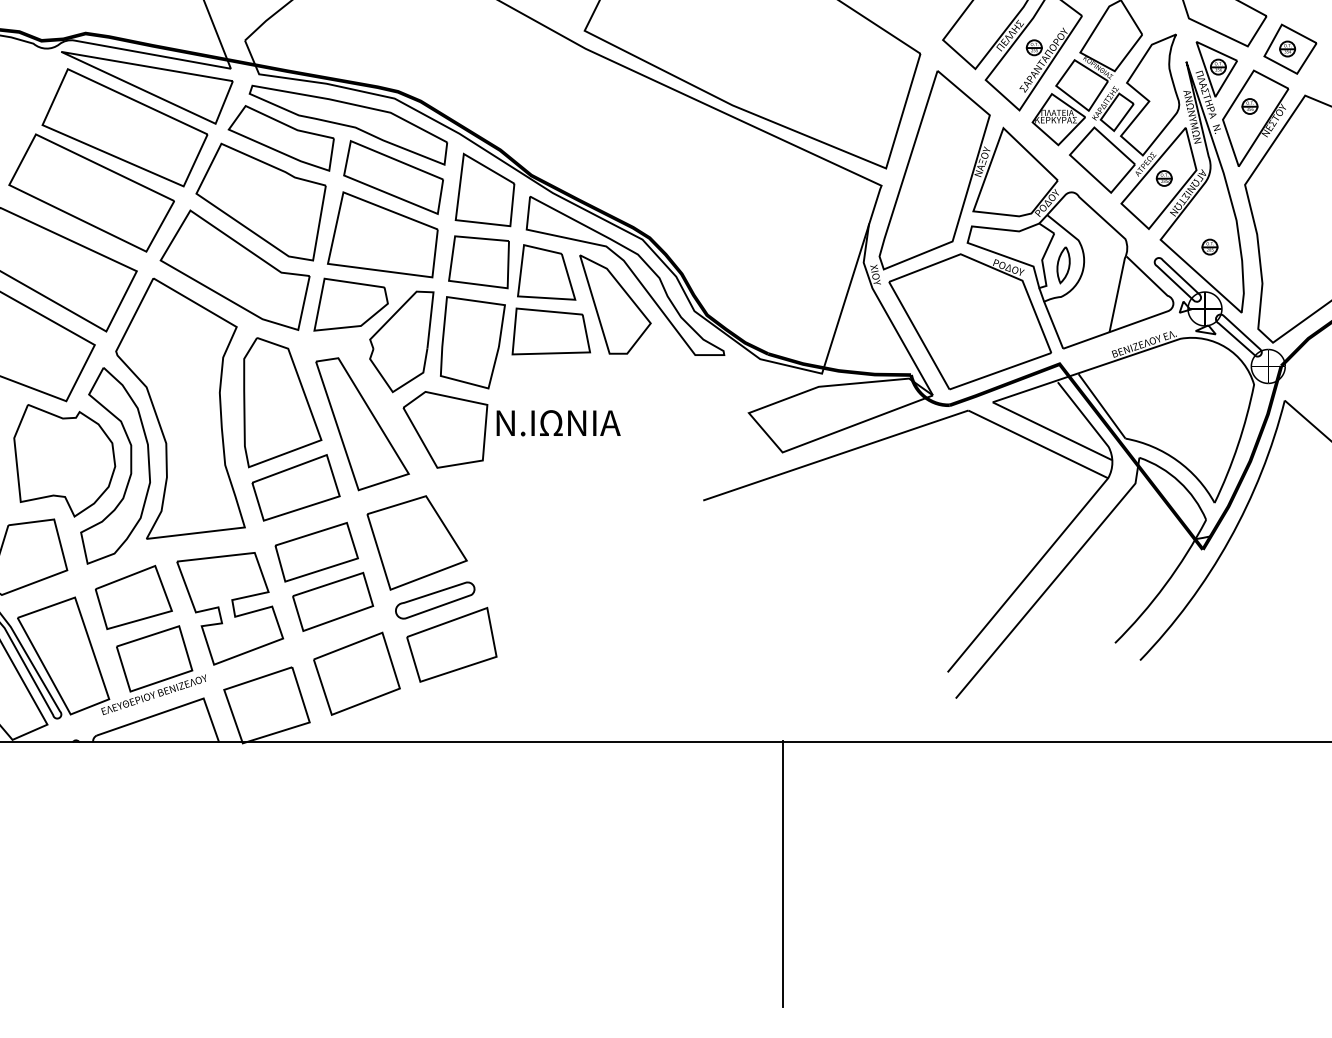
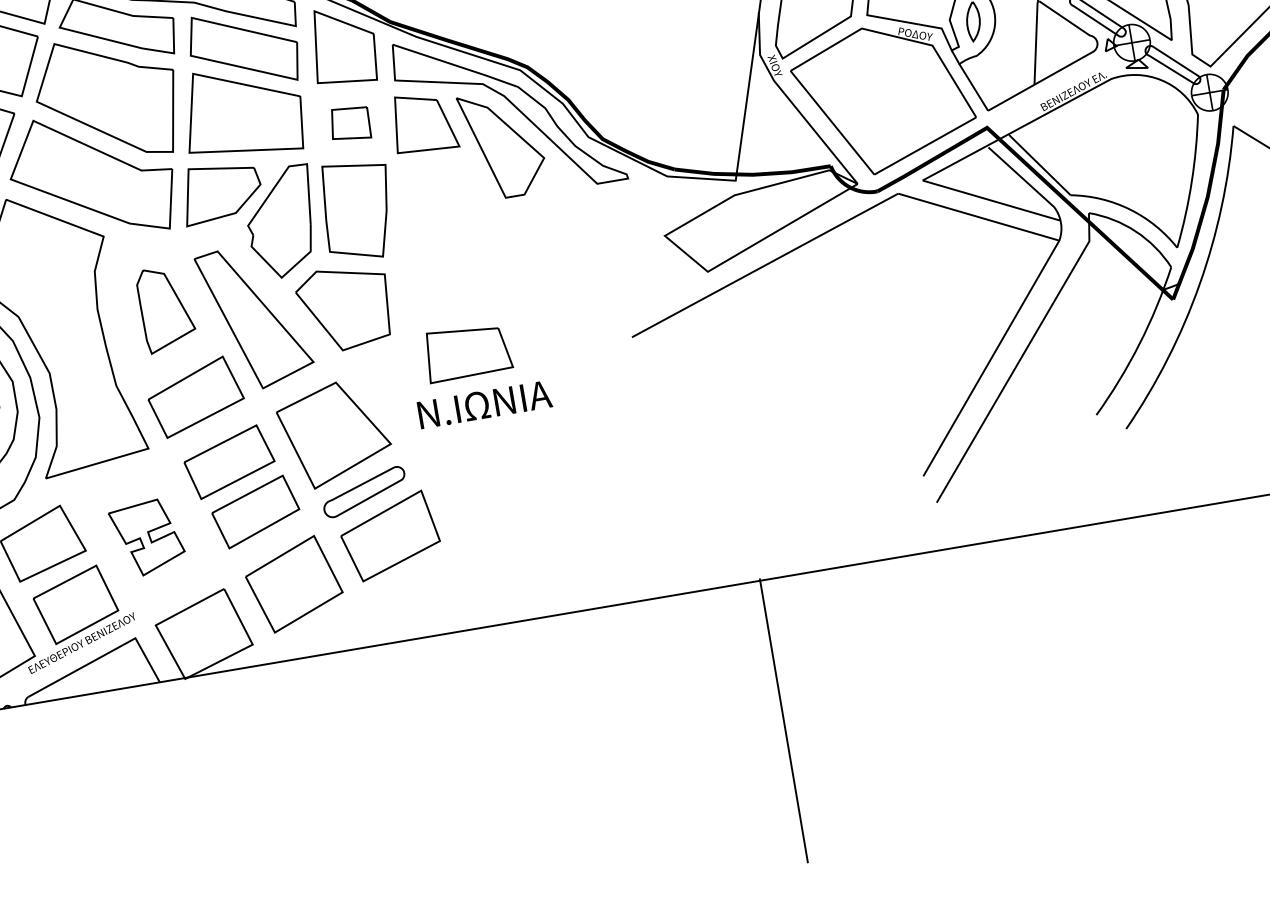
part: (478, 262) -> (349, 124), size x0.6
part: (550, 331) -> (467, 352), moved
part: (282, 402) -> (166, 308), size x0.6
text: (558, 423) -> (484, 404), moved
part: (230, 608) -> (147, 537), size x0.6

